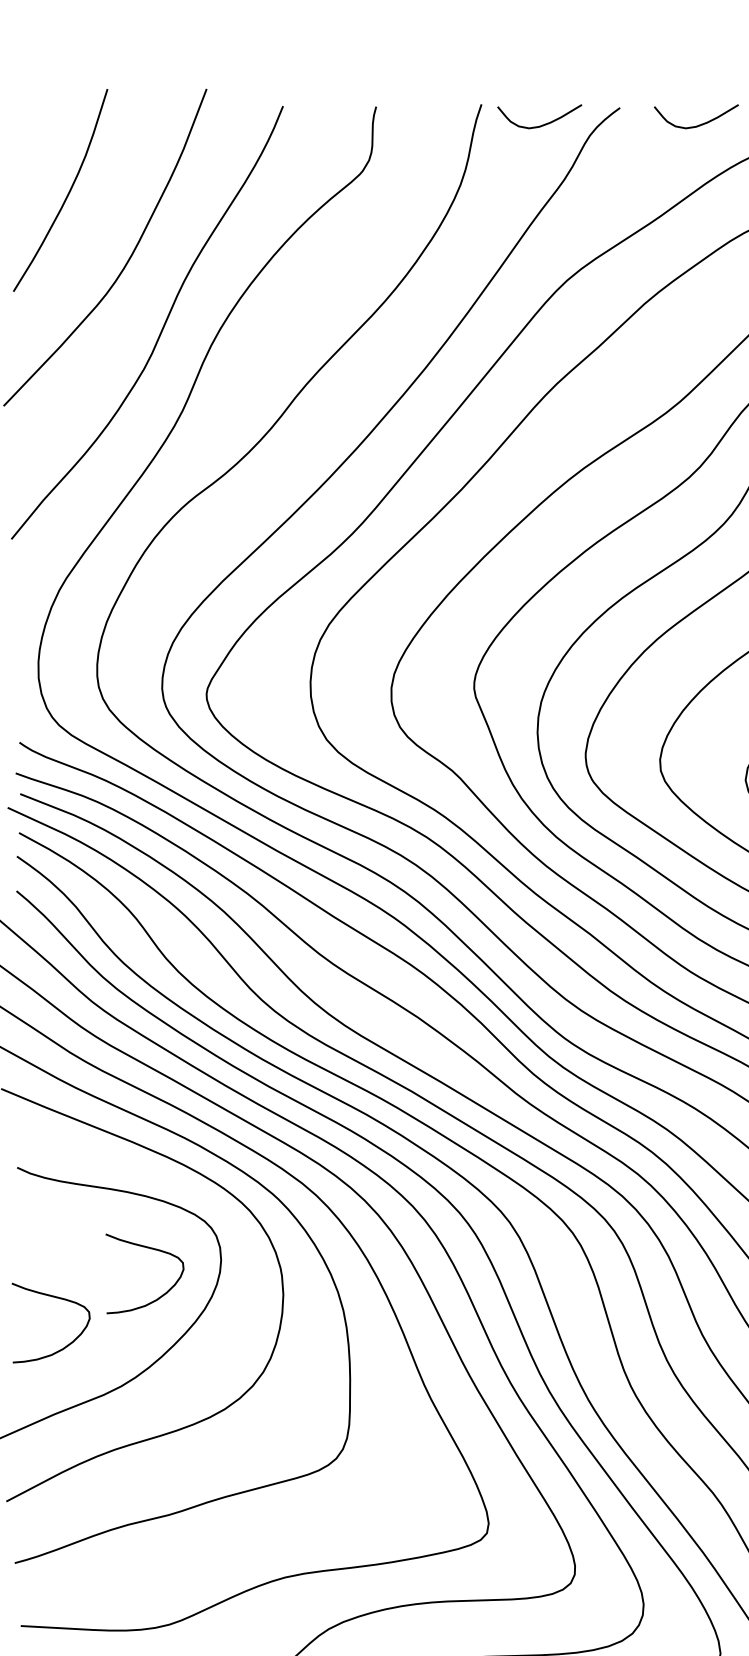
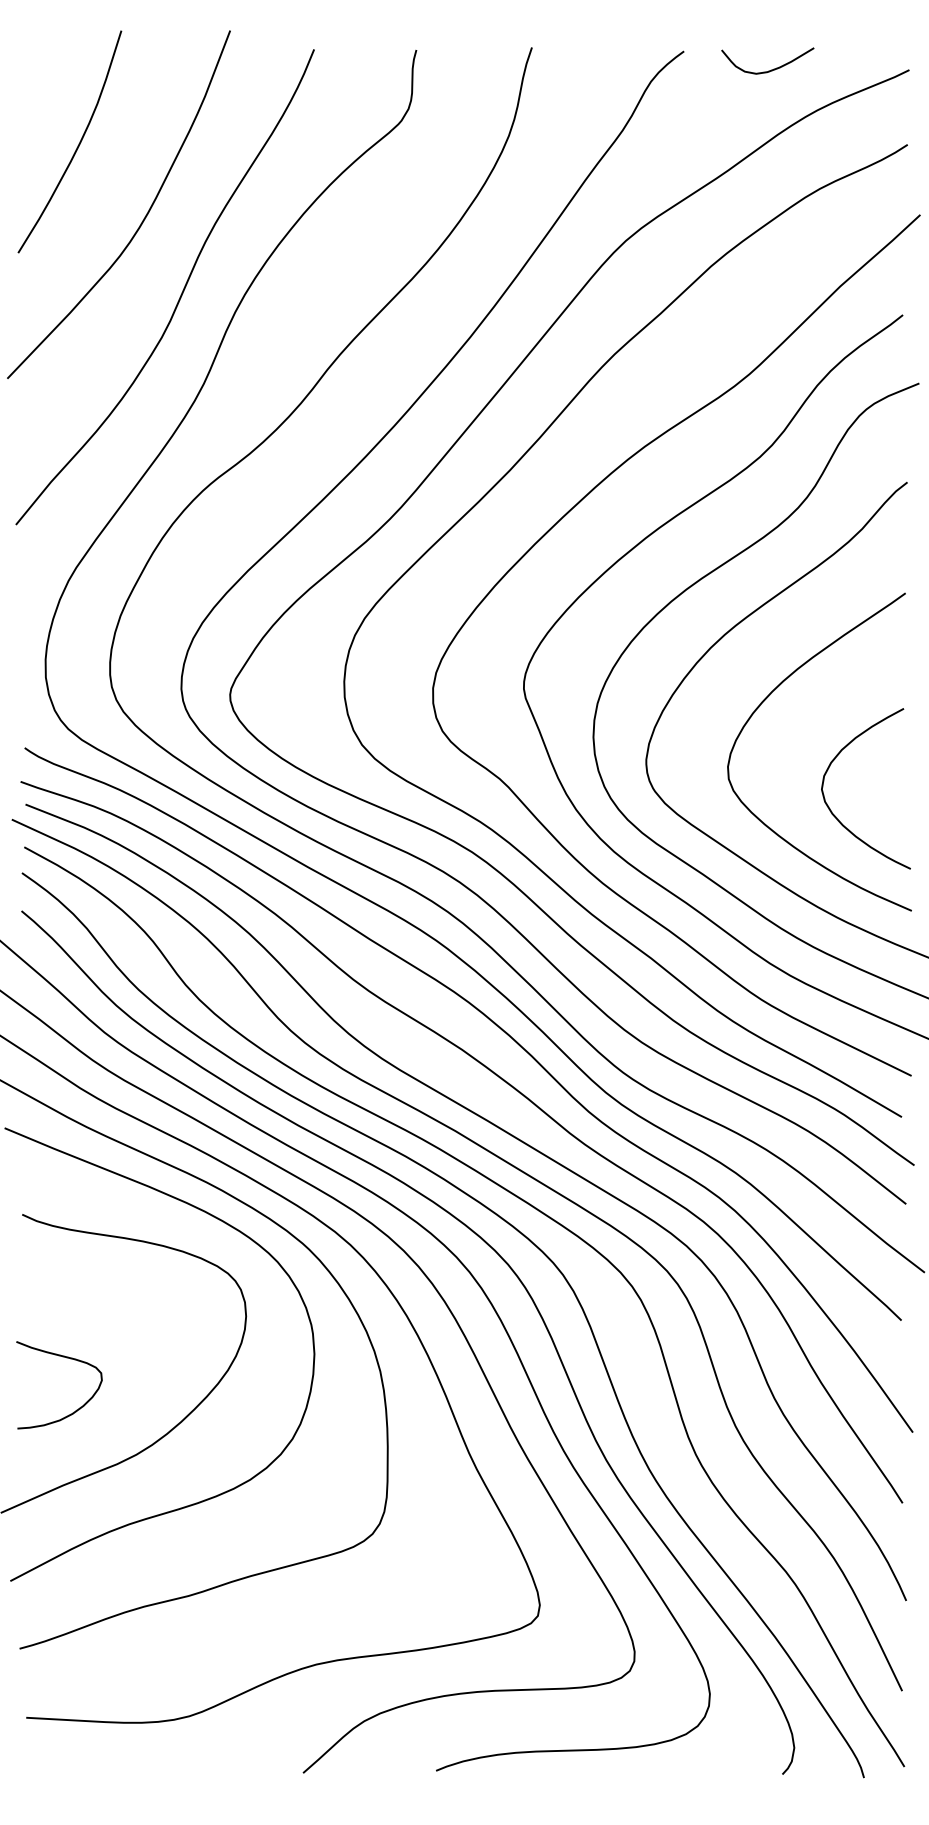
curve: (543, 124) -> (599, 69), removed
curve: (151, 1249) -> (169, 1304), removed

